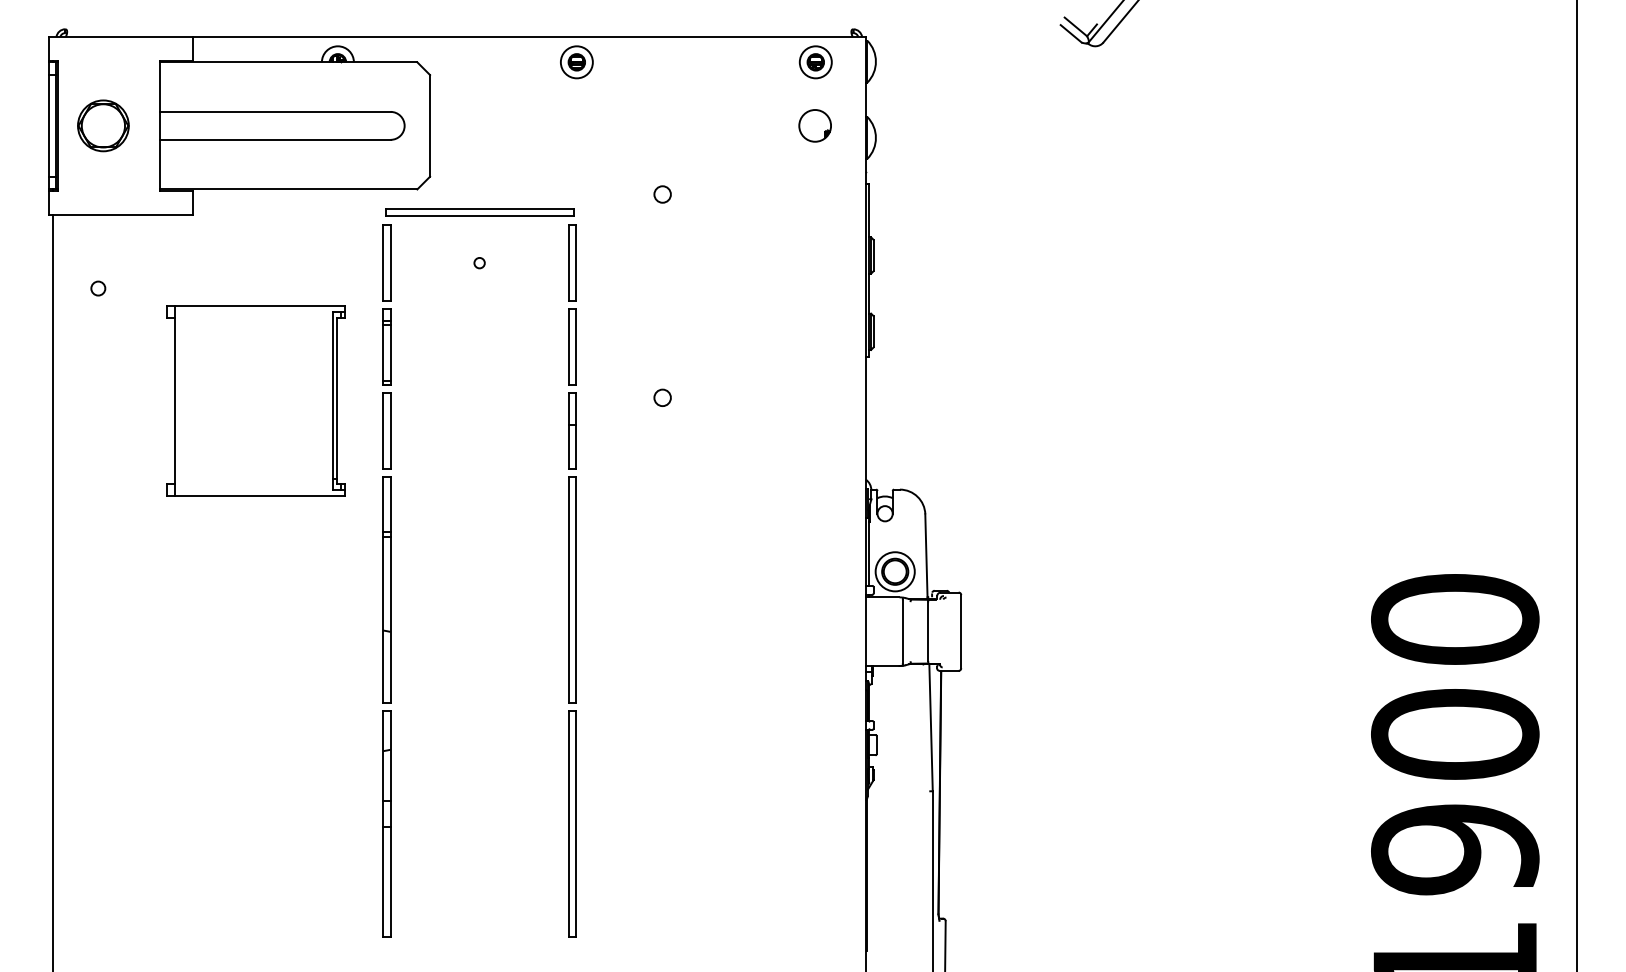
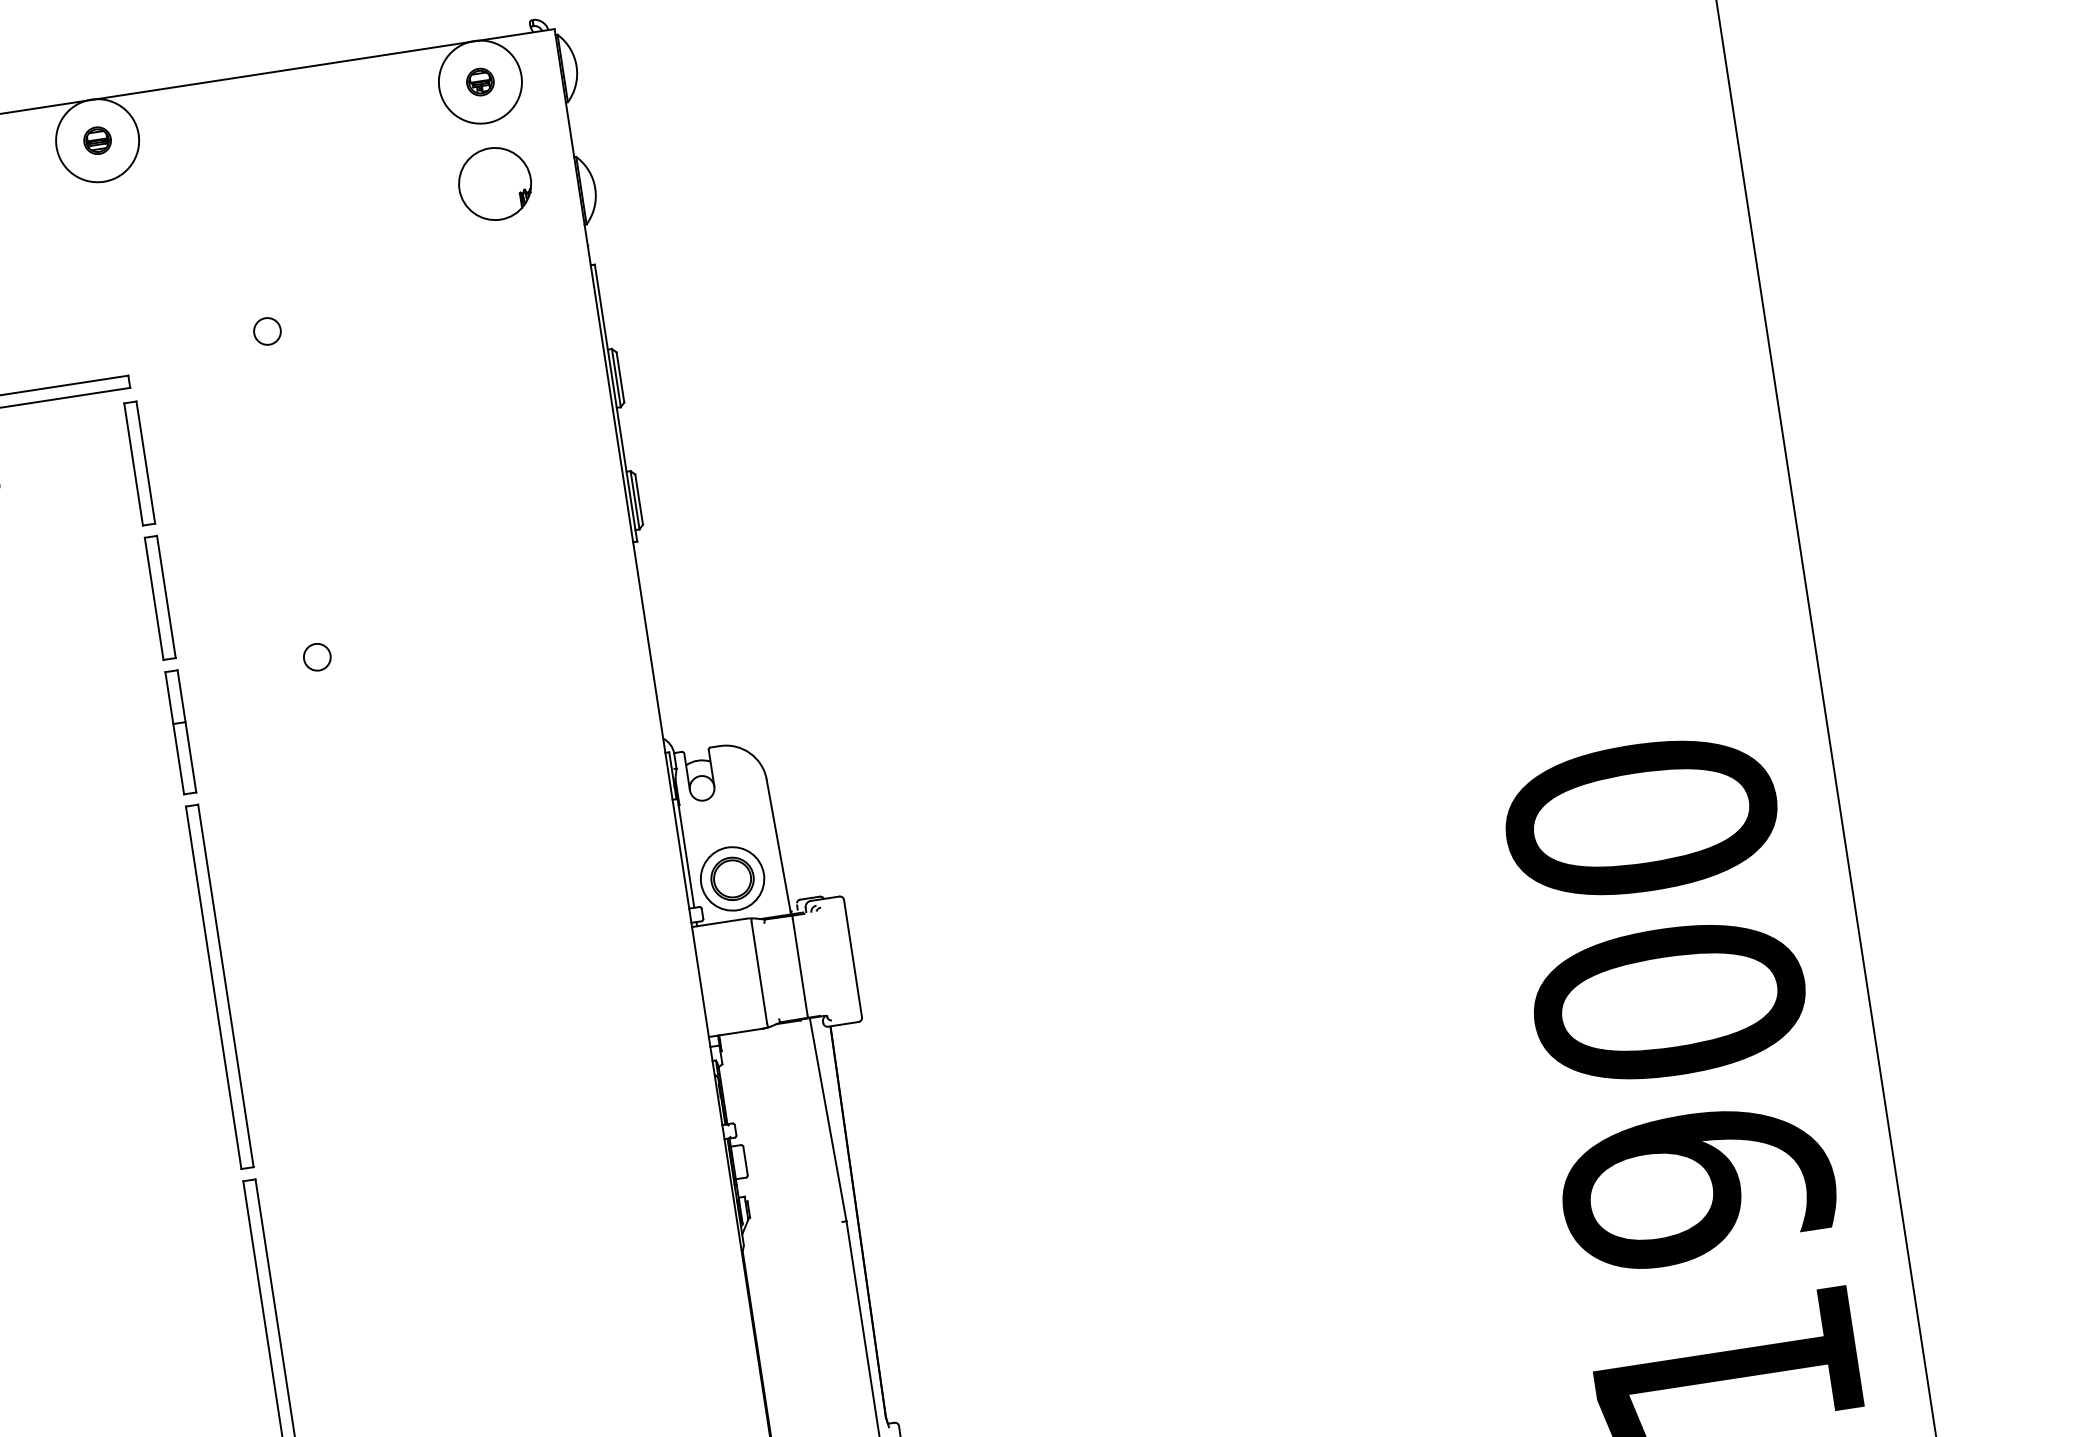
circle: (576, 62) -> (97, 141), size x1.6
circle: (815, 62) -> (479, 82), size x1.6
part: (814, 125) -> (493, 183), size x1.4

